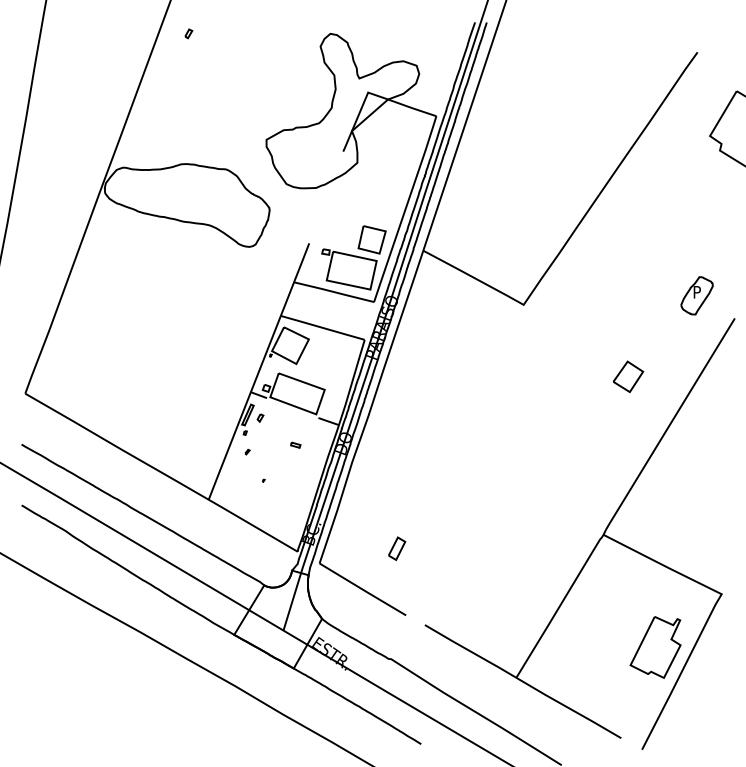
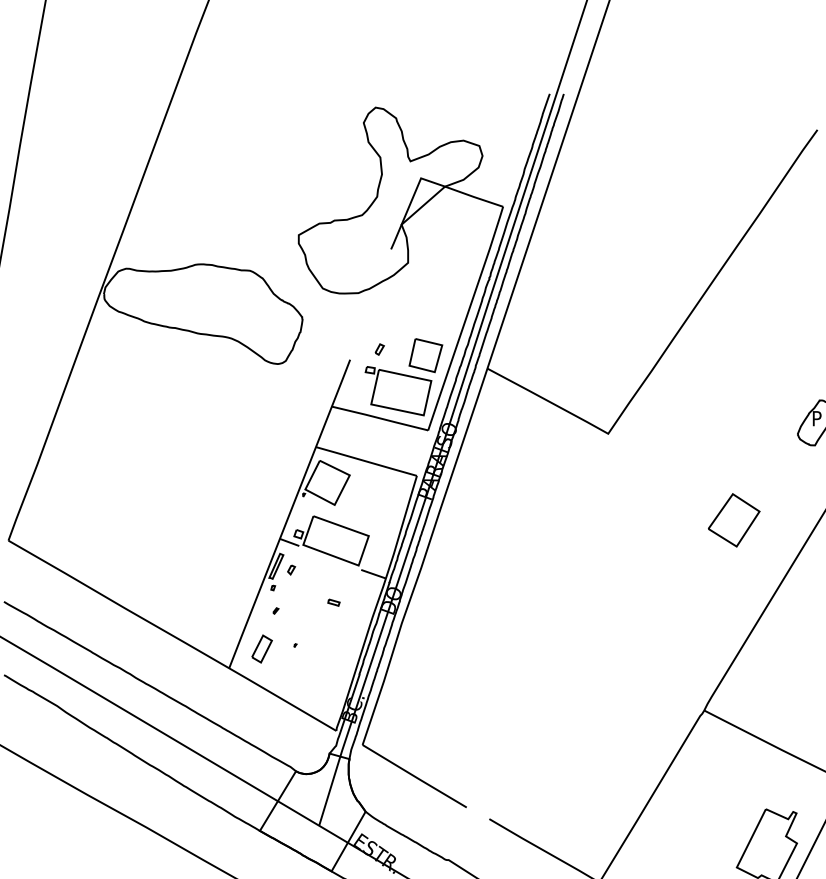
part: (188, 33) -> (379, 349), moved
part: (628, 376) -> (734, 519), size x1.43
part: (397, 548) -> (262, 648), moved

